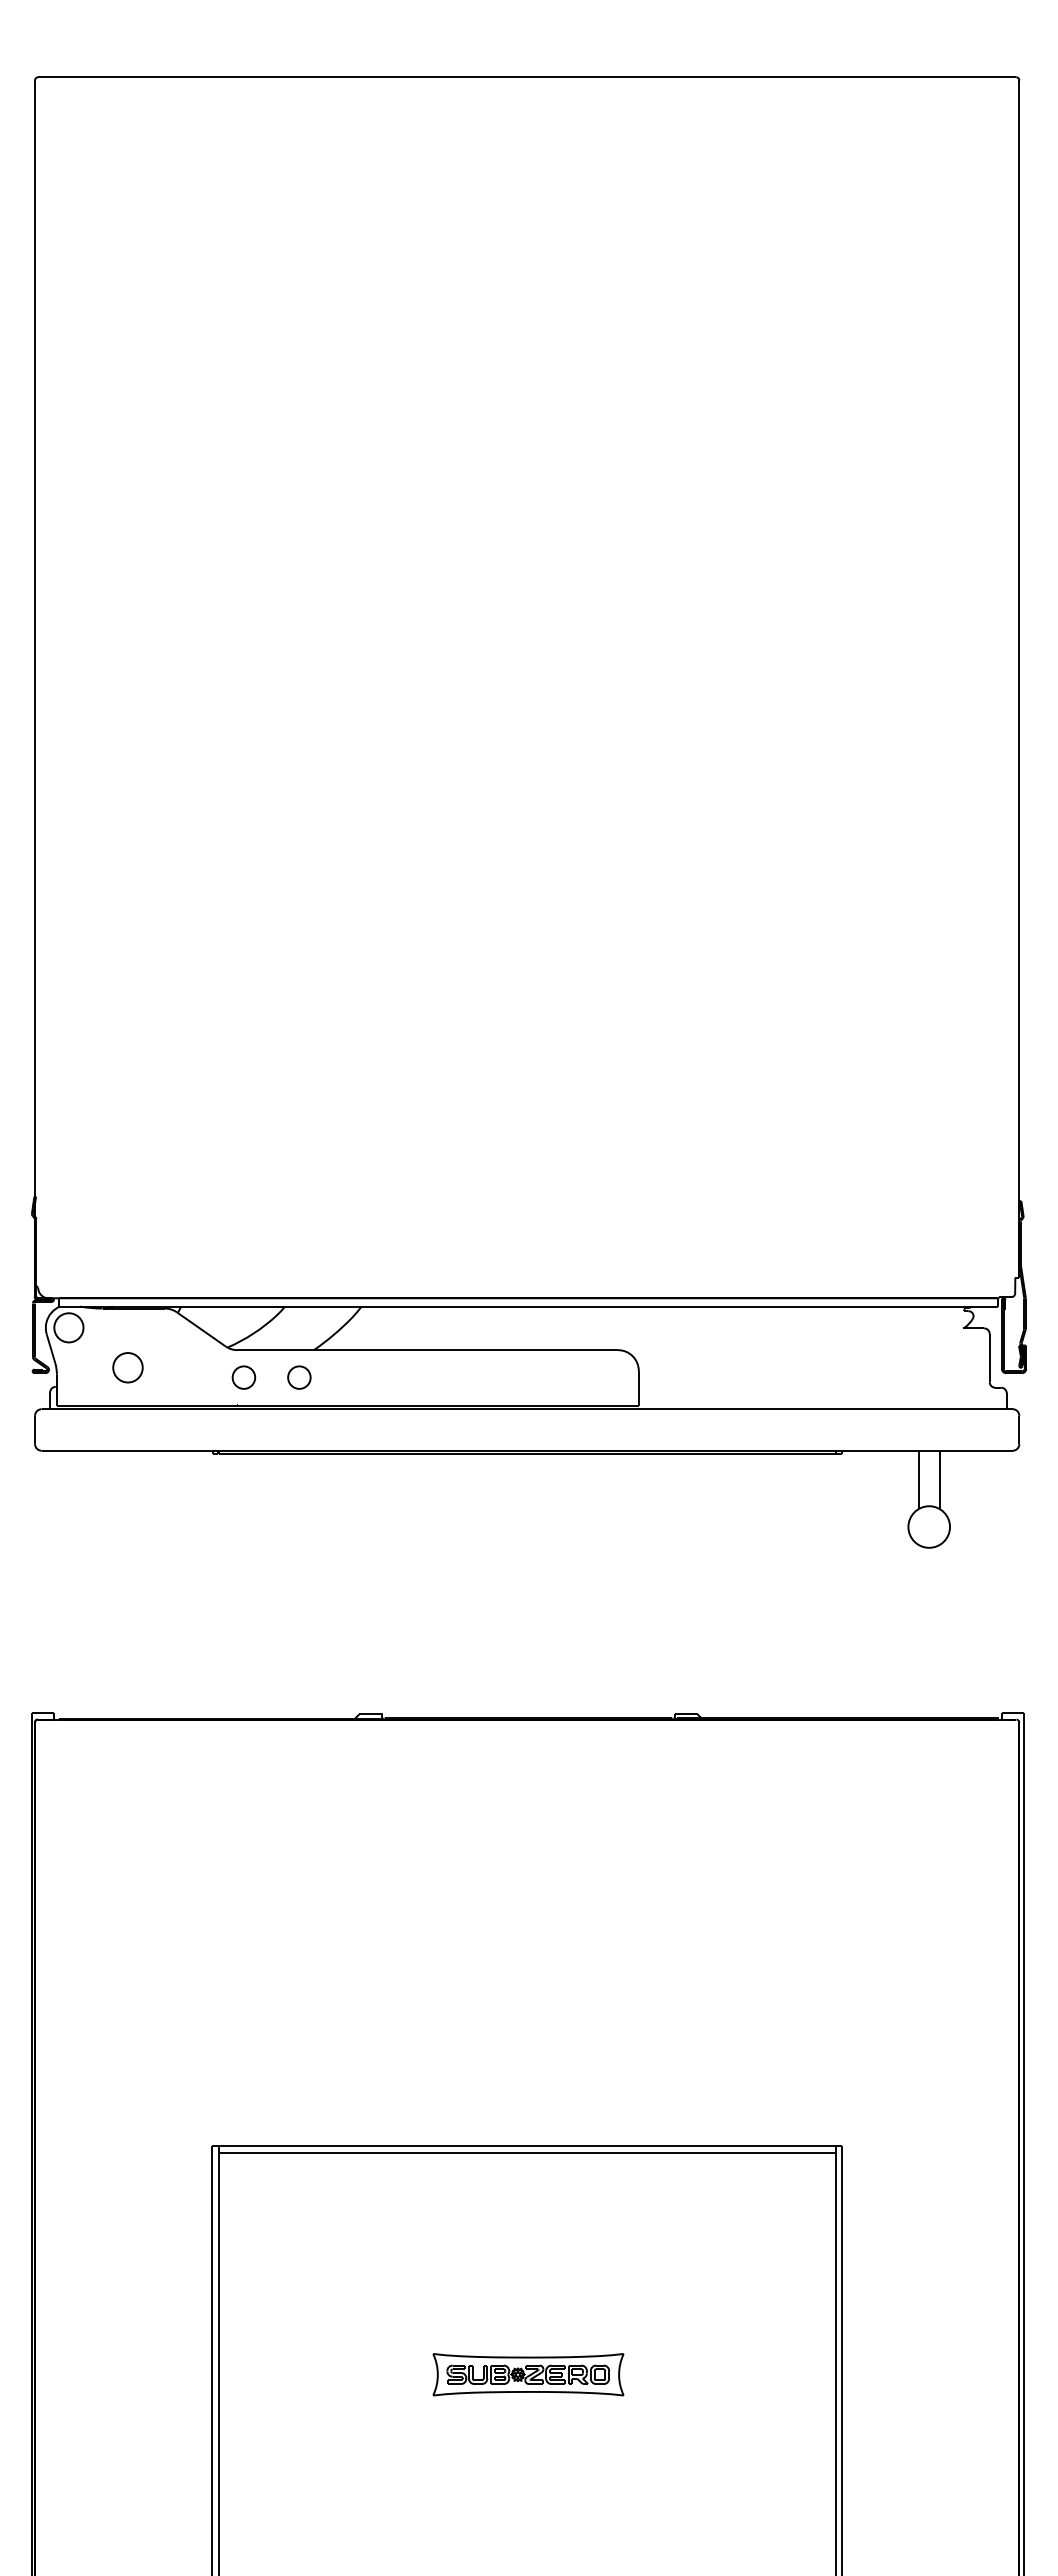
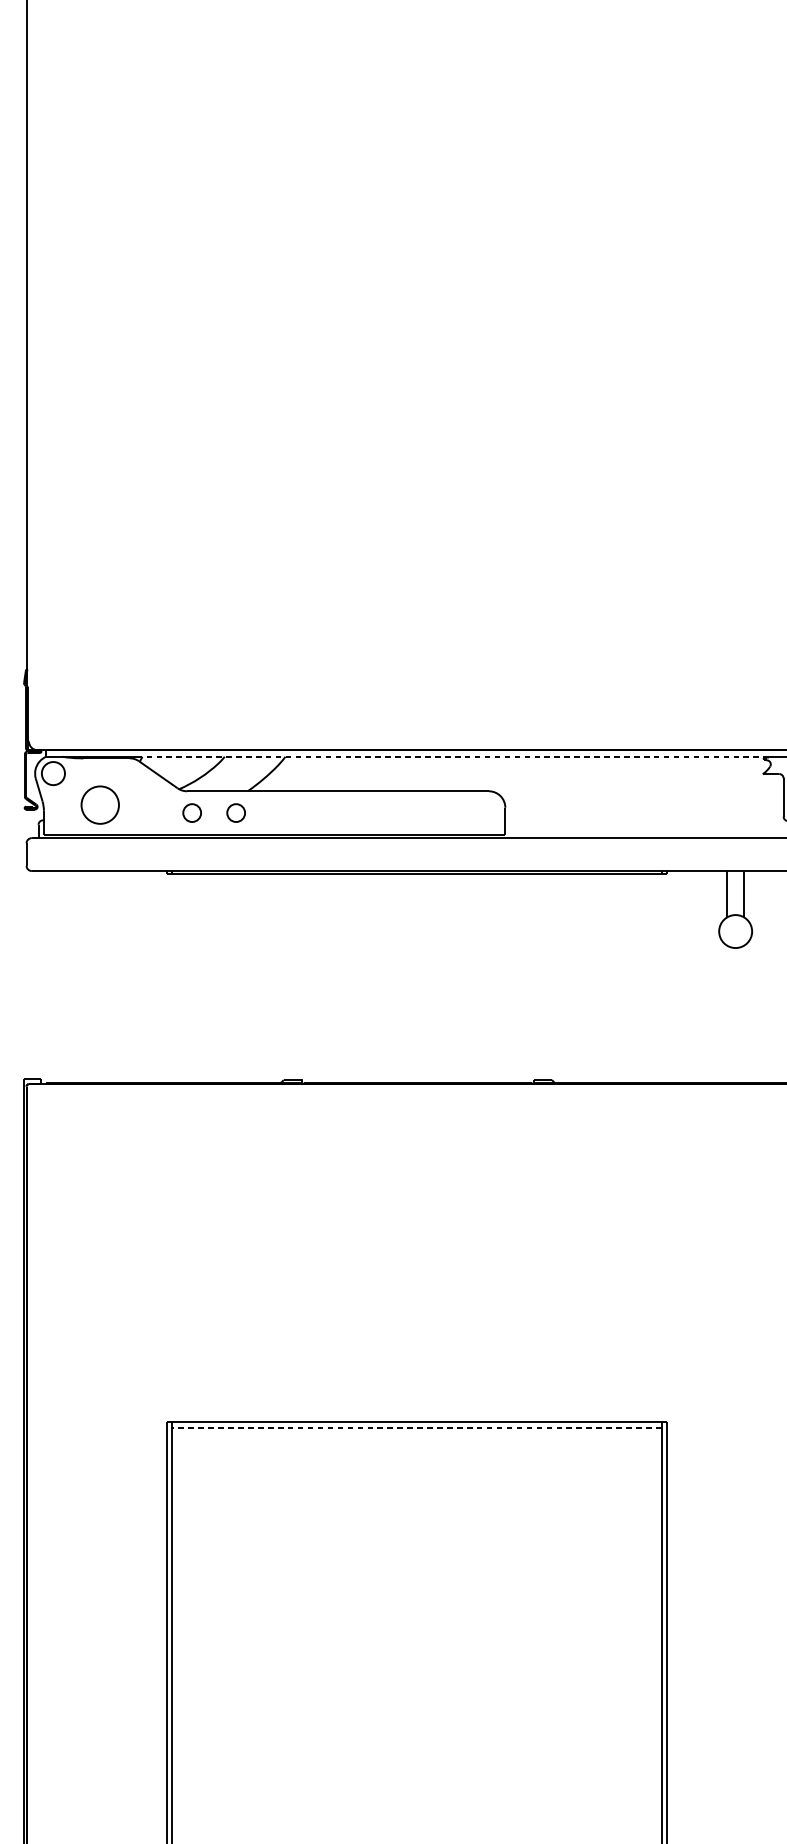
line: (576, 1306) -> (455, 756), solid -> dashed
part: (127, 1367) -> (99, 805), size x1.6
line: (527, 2152) -> (417, 1427), solid -> dashed
part: (528, 2374) -> (417, 1603), removed

